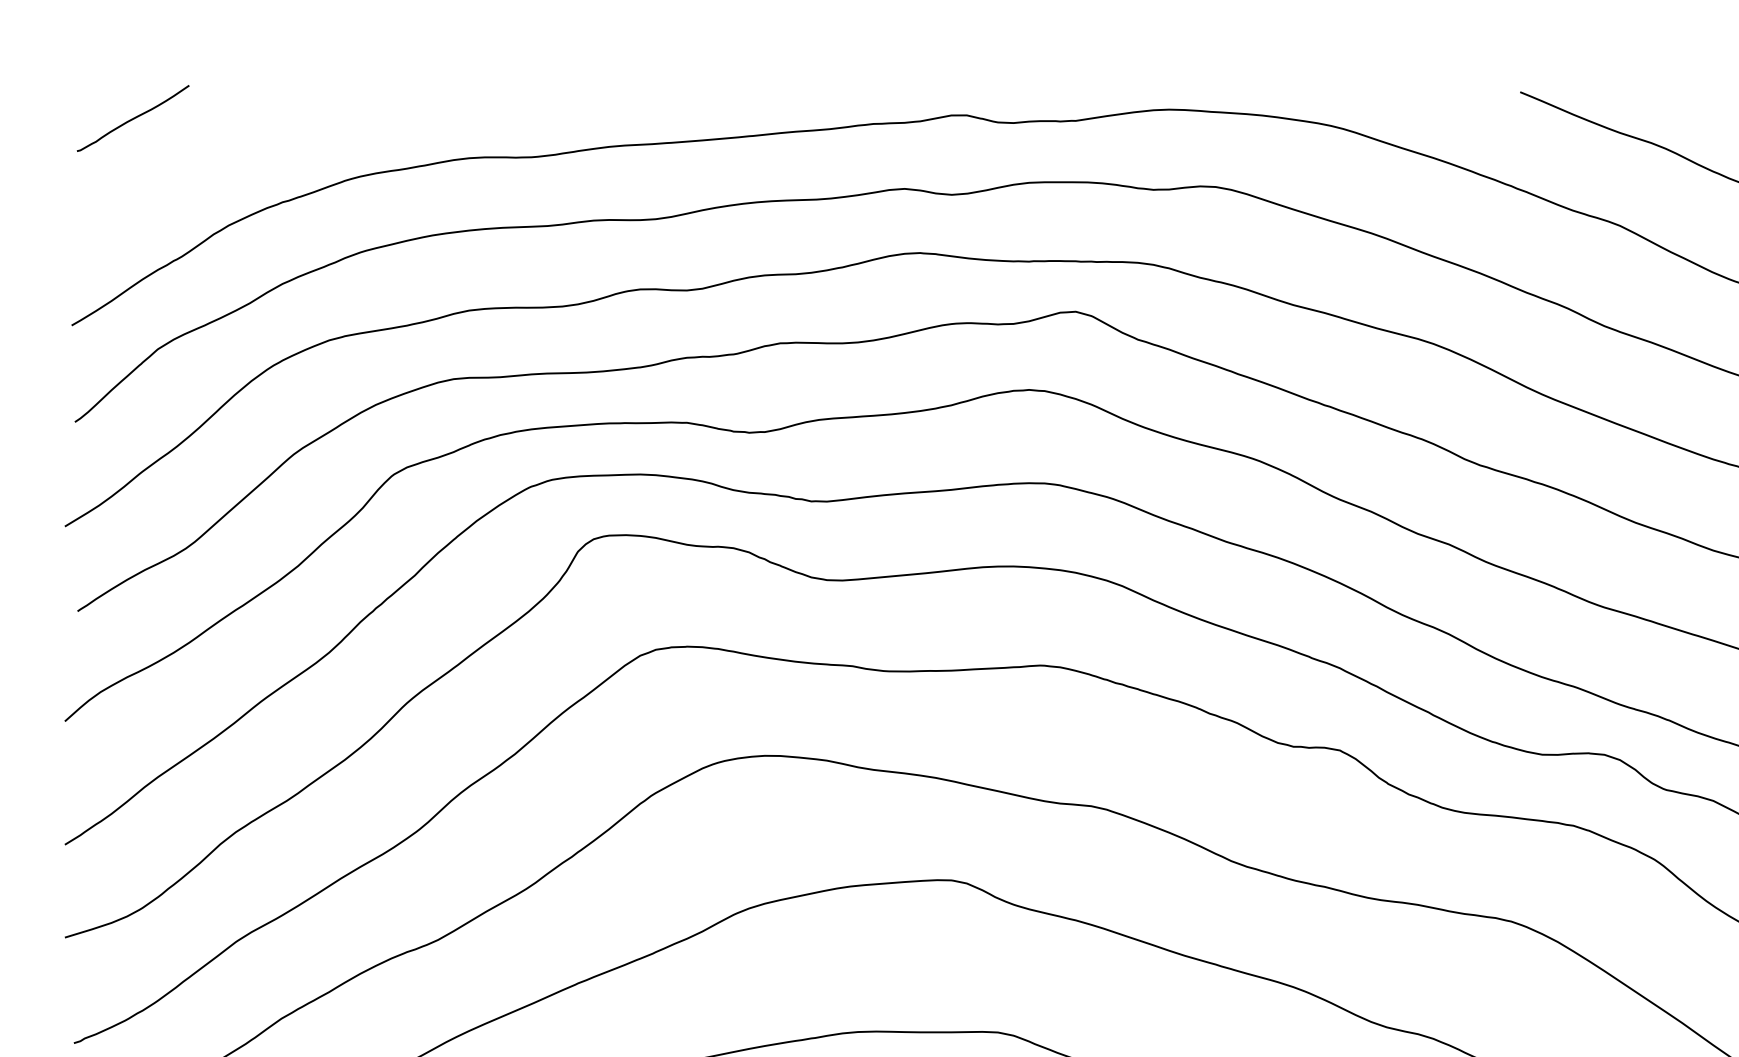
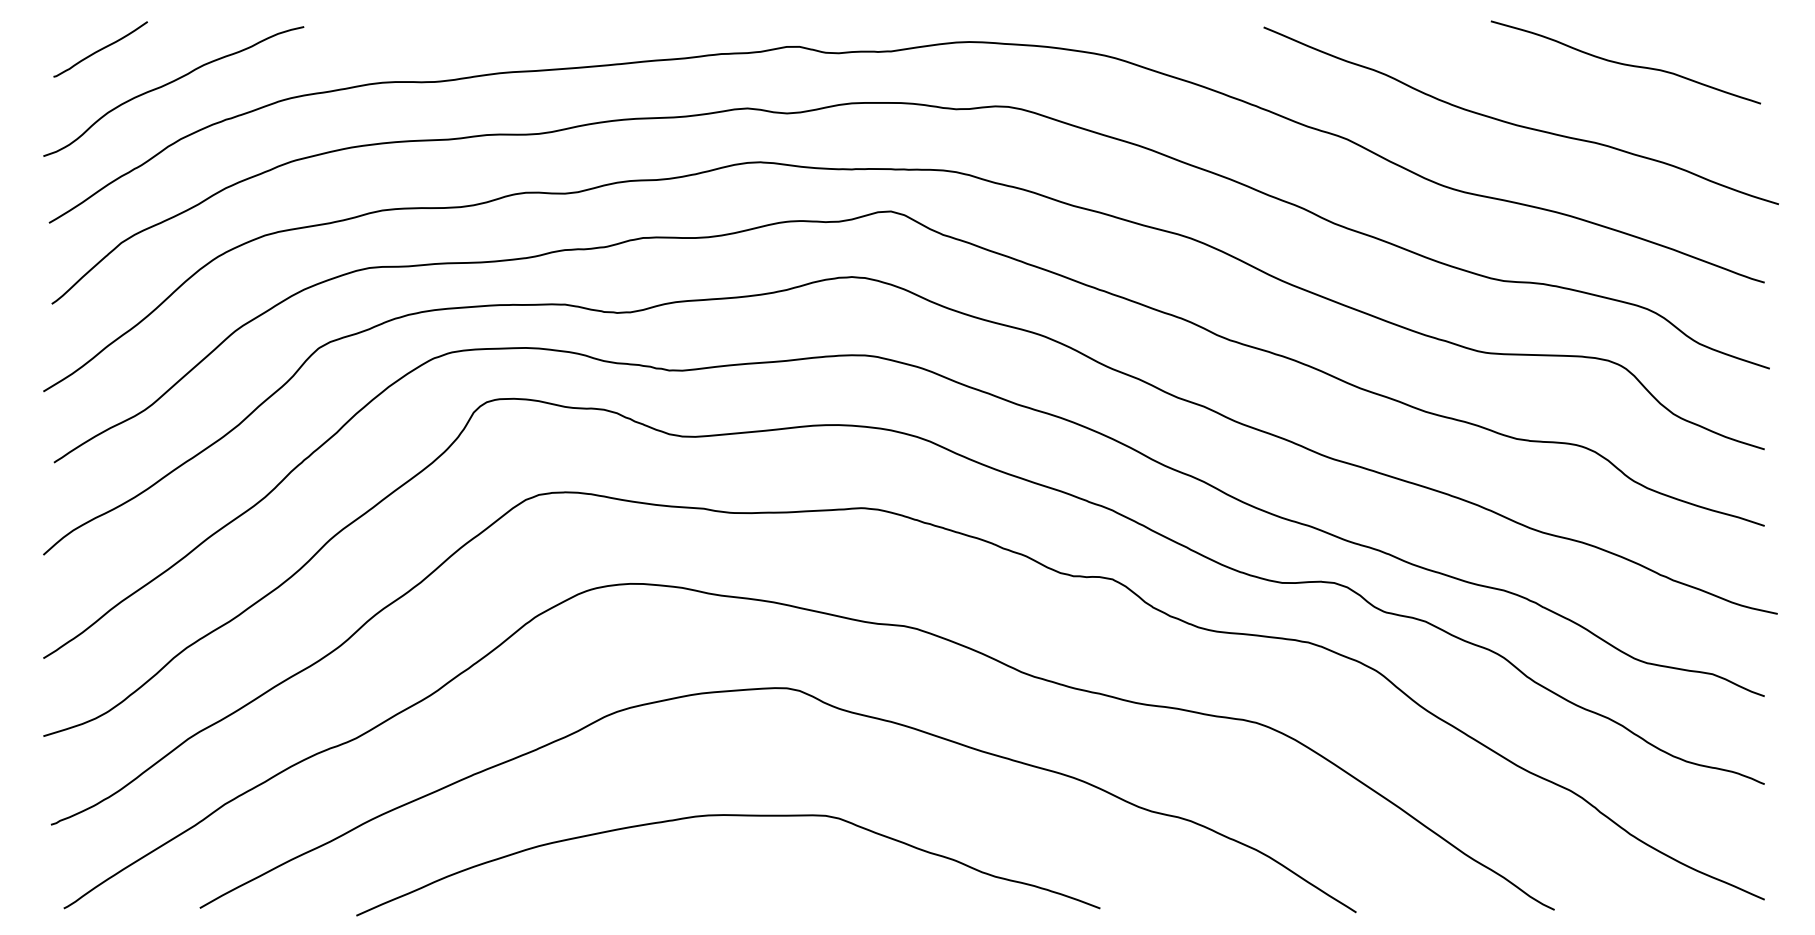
curve: (215, 160) -> (169, 84), added

